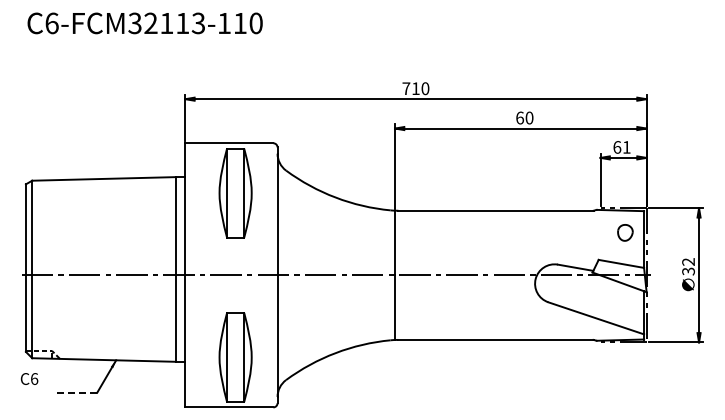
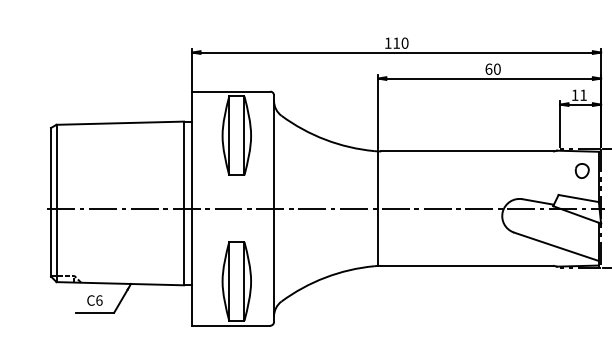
text: (406, 88) -> (388, 43), 710 -> 110
text: (617, 147) -> (575, 95), 61 -> 11
text: (29, 378) -> (94, 300), moved
line: (75, 392) -> (94, 312), dashed -> solid

